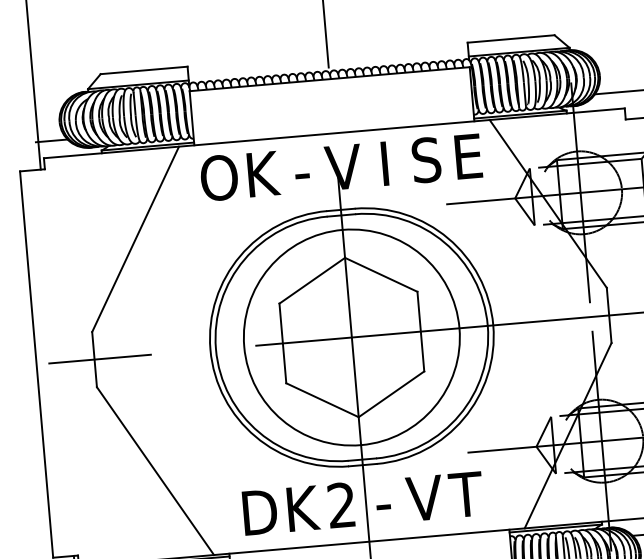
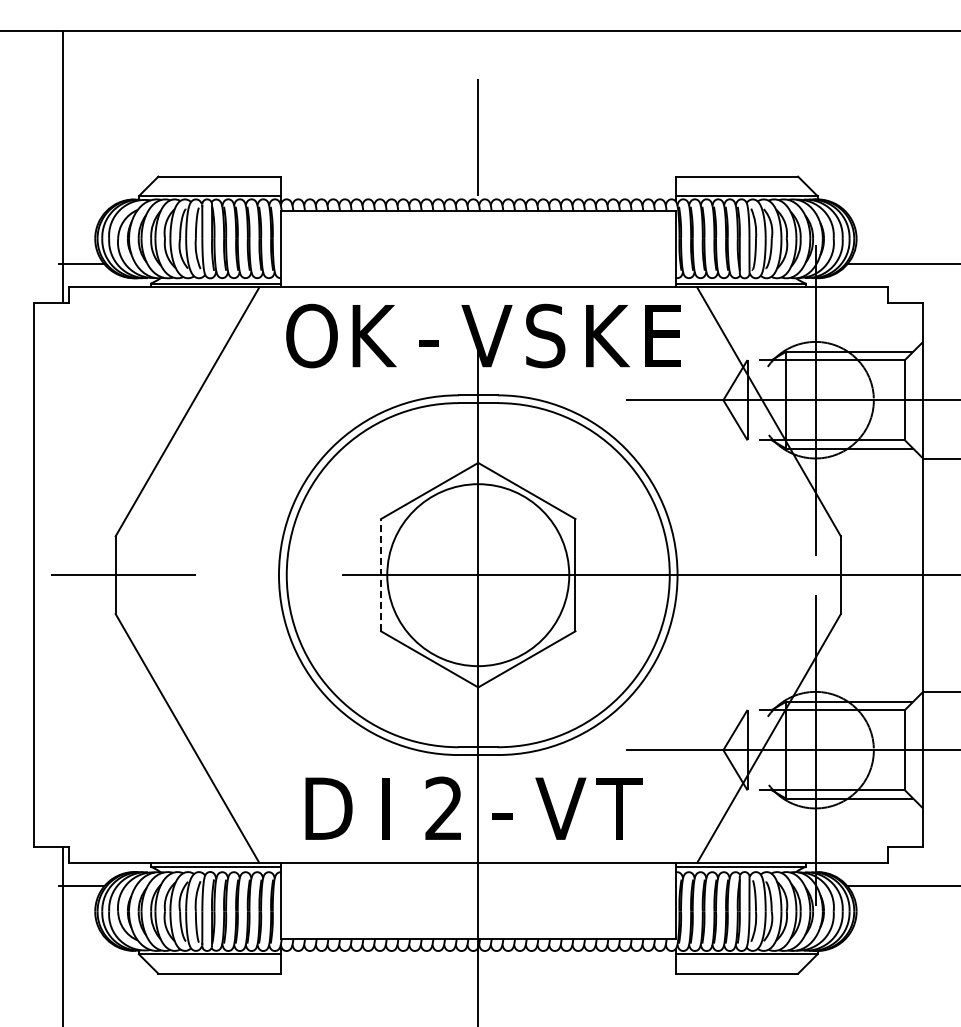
text: (428, 159) -> (606, 335), S -> K
text: (385, 163) -> (545, 335), I -> S
circle: (351, 337) -> (477, 574), size x0.6
line: (283, 342) -> (381, 574), solid -> dashed
text: (303, 508) -> (390, 808), K -> I

